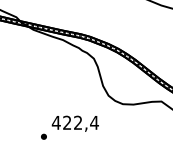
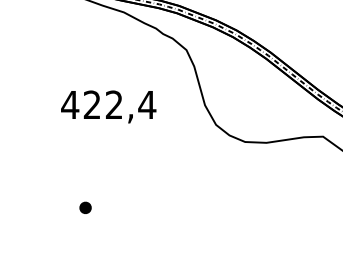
text: (74, 123) -> (106, 106), moved

